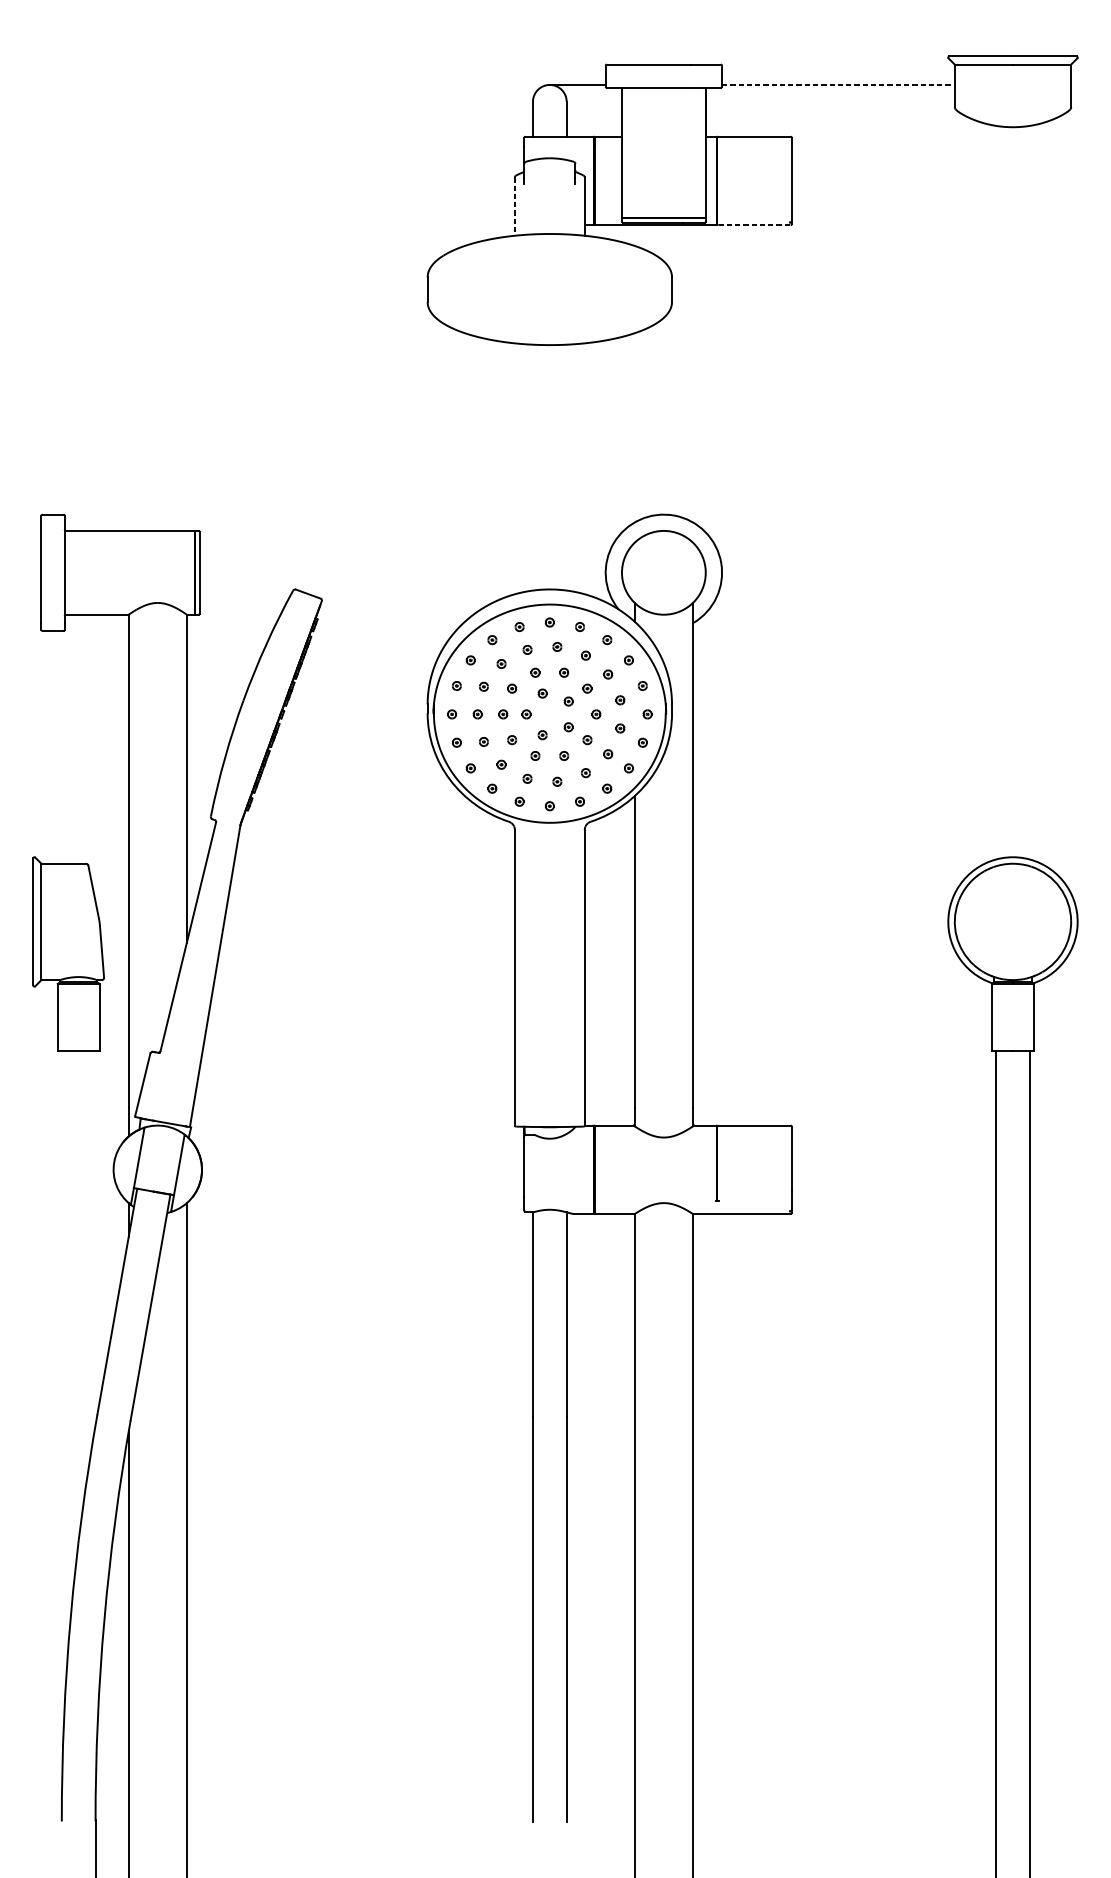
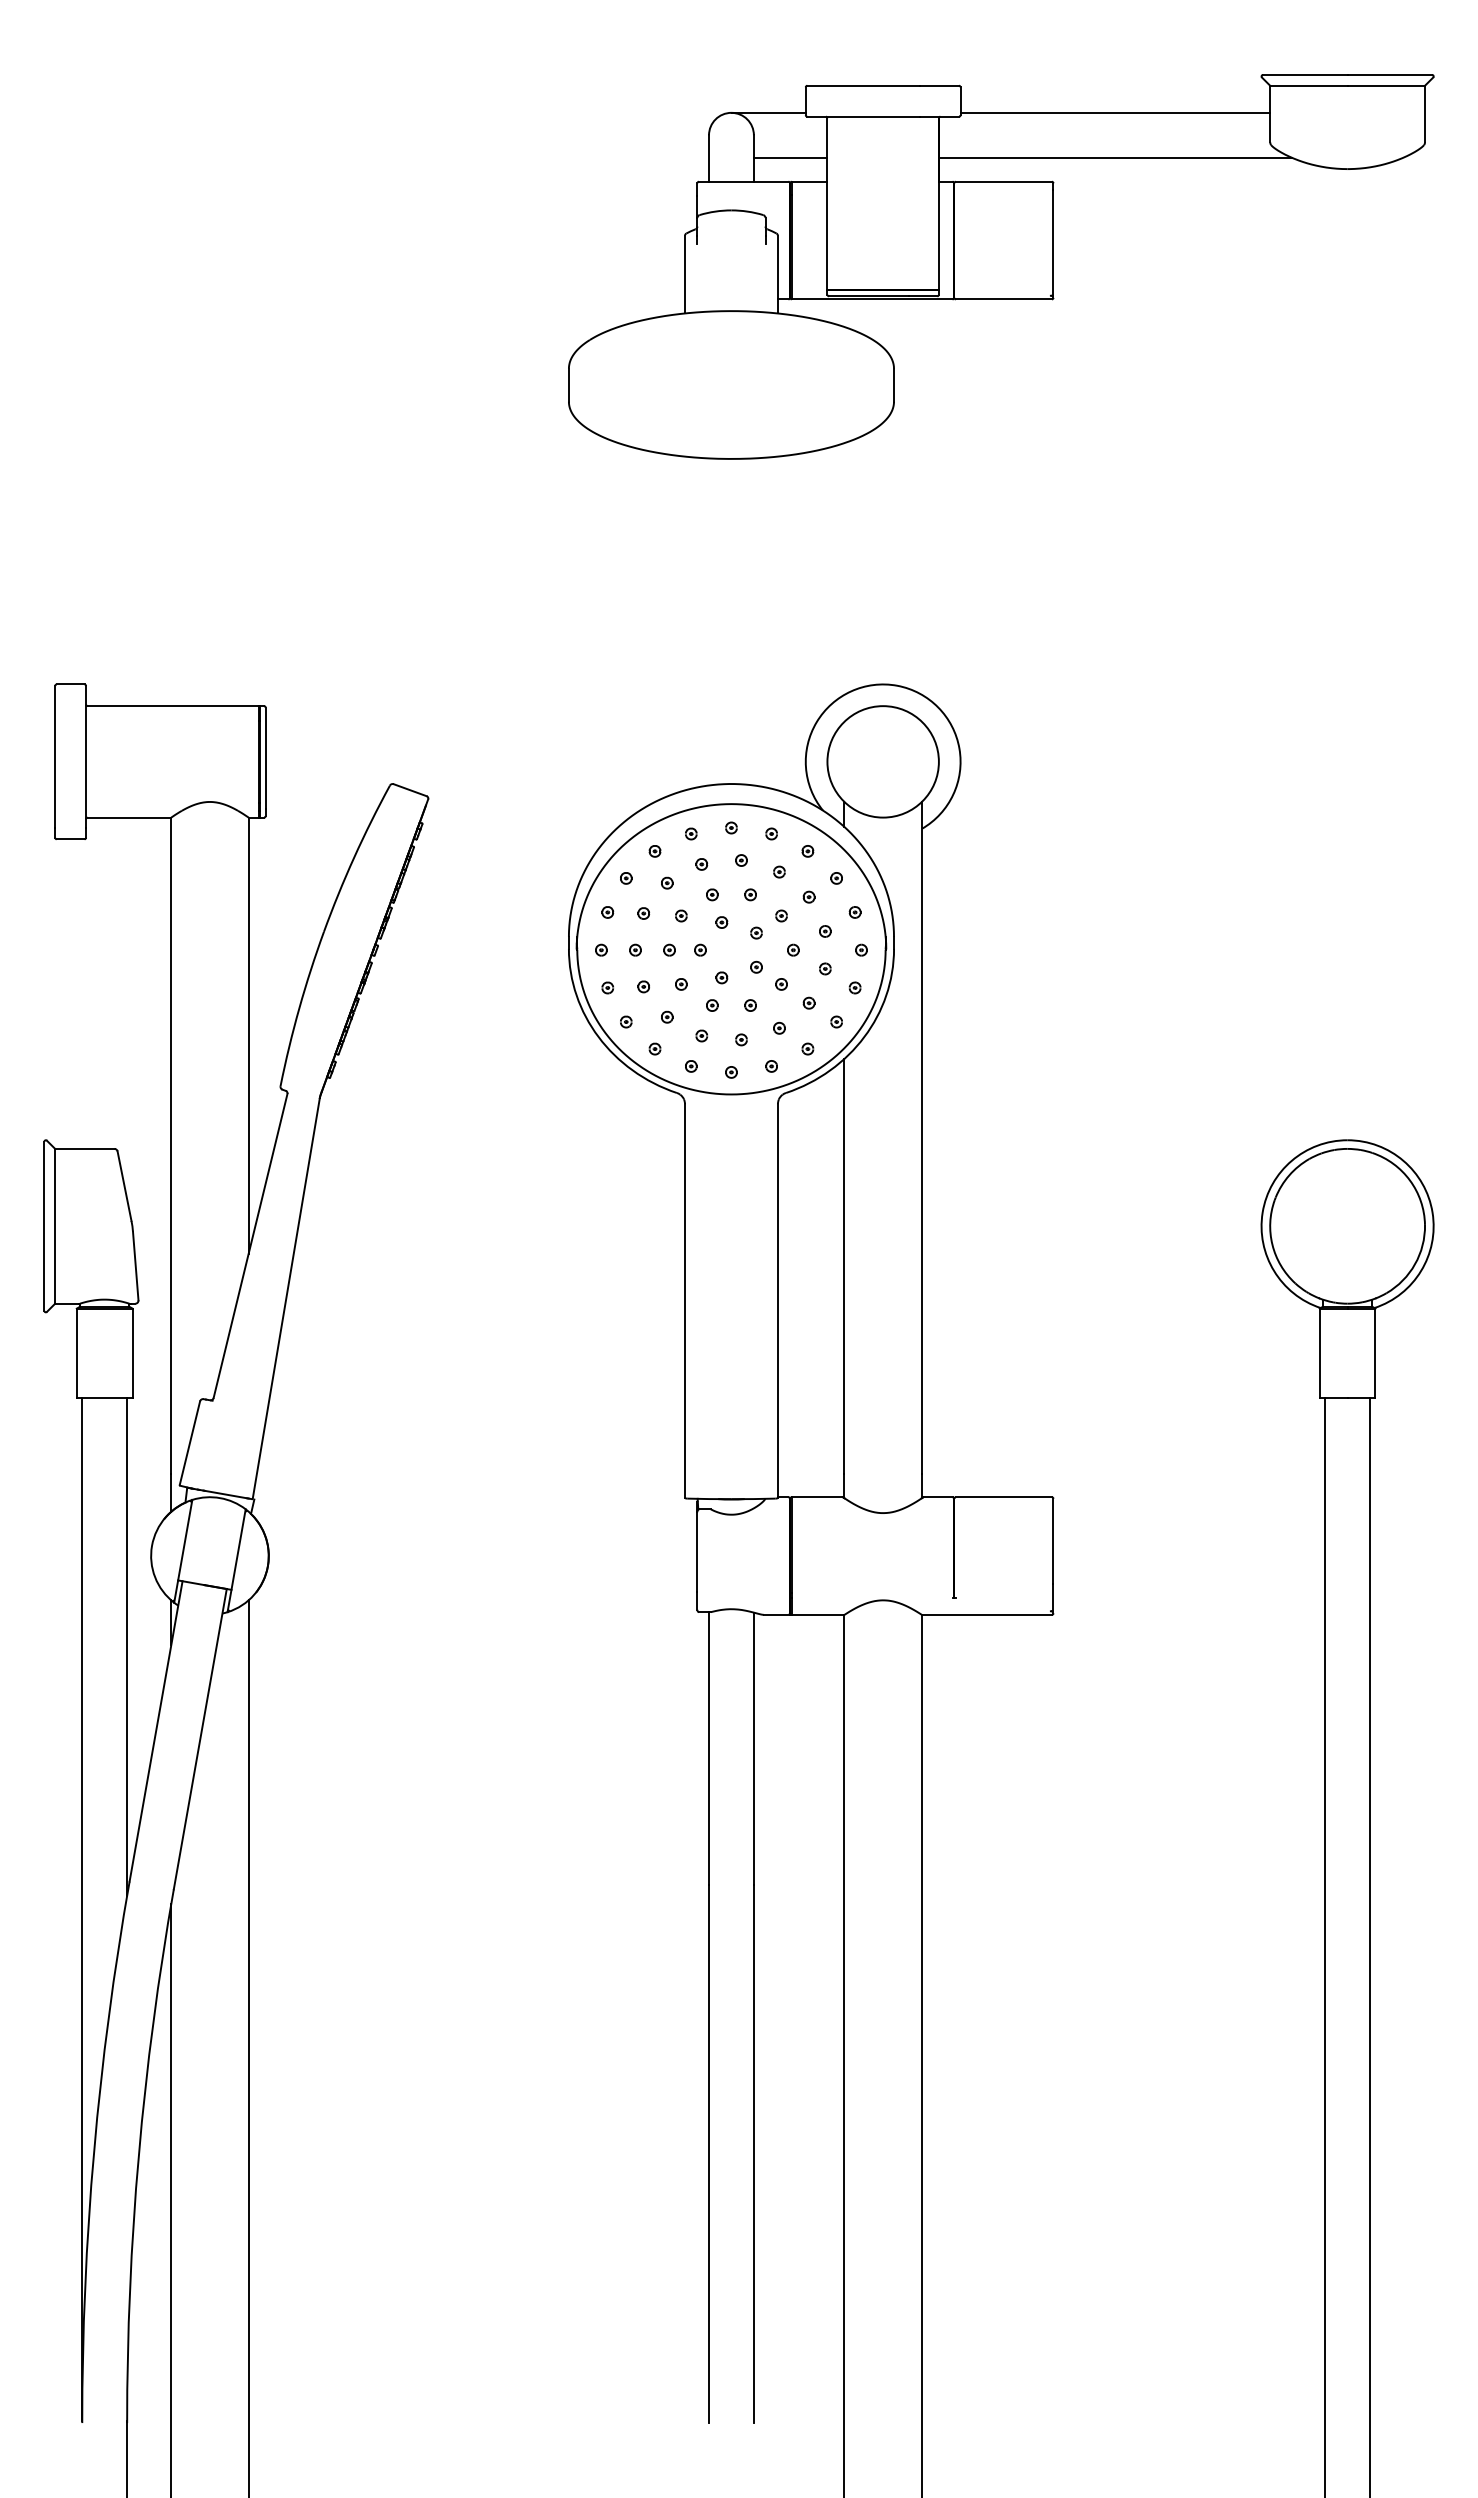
line: (838, 84) -> (1115, 112), dashed -> solid
line: (594, 118) -> (790, 157), added
line: (837, 118) -> (1114, 157), added
line: (515, 206) -> (685, 274), dashed -> solid
line: (754, 225) -> (1003, 299), dashed -> solid
line: (95, 1237) -> (127, 1646), added
line: (62, 1435) -> (82, 1909), added

